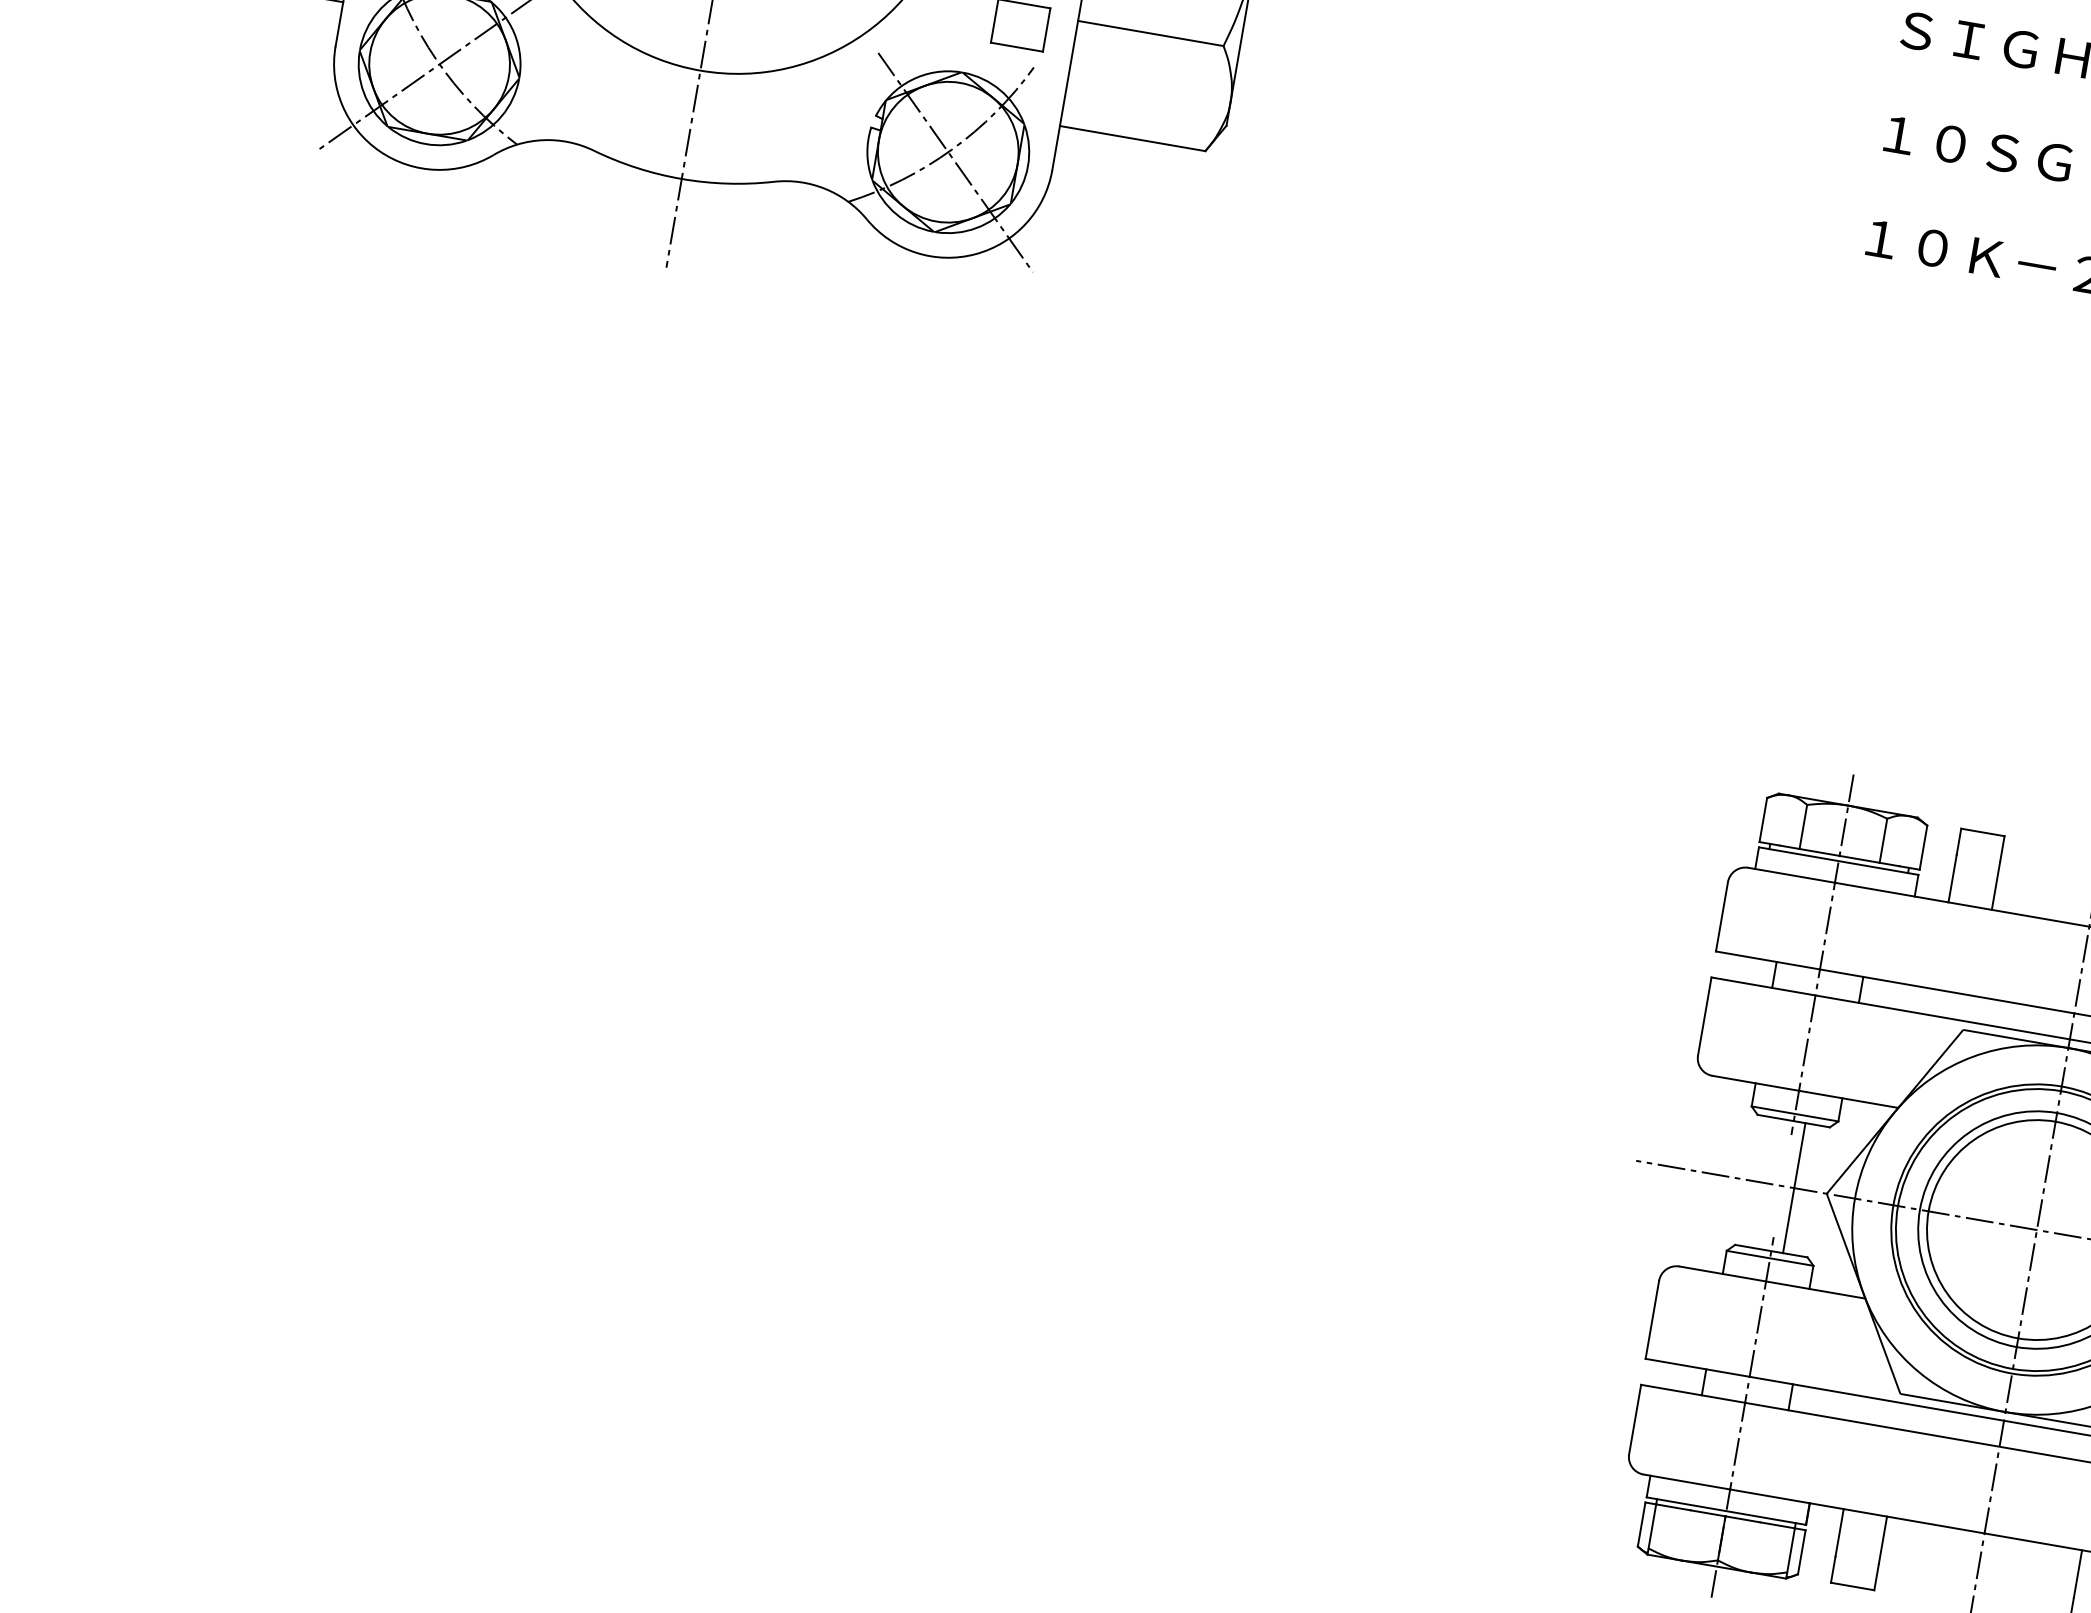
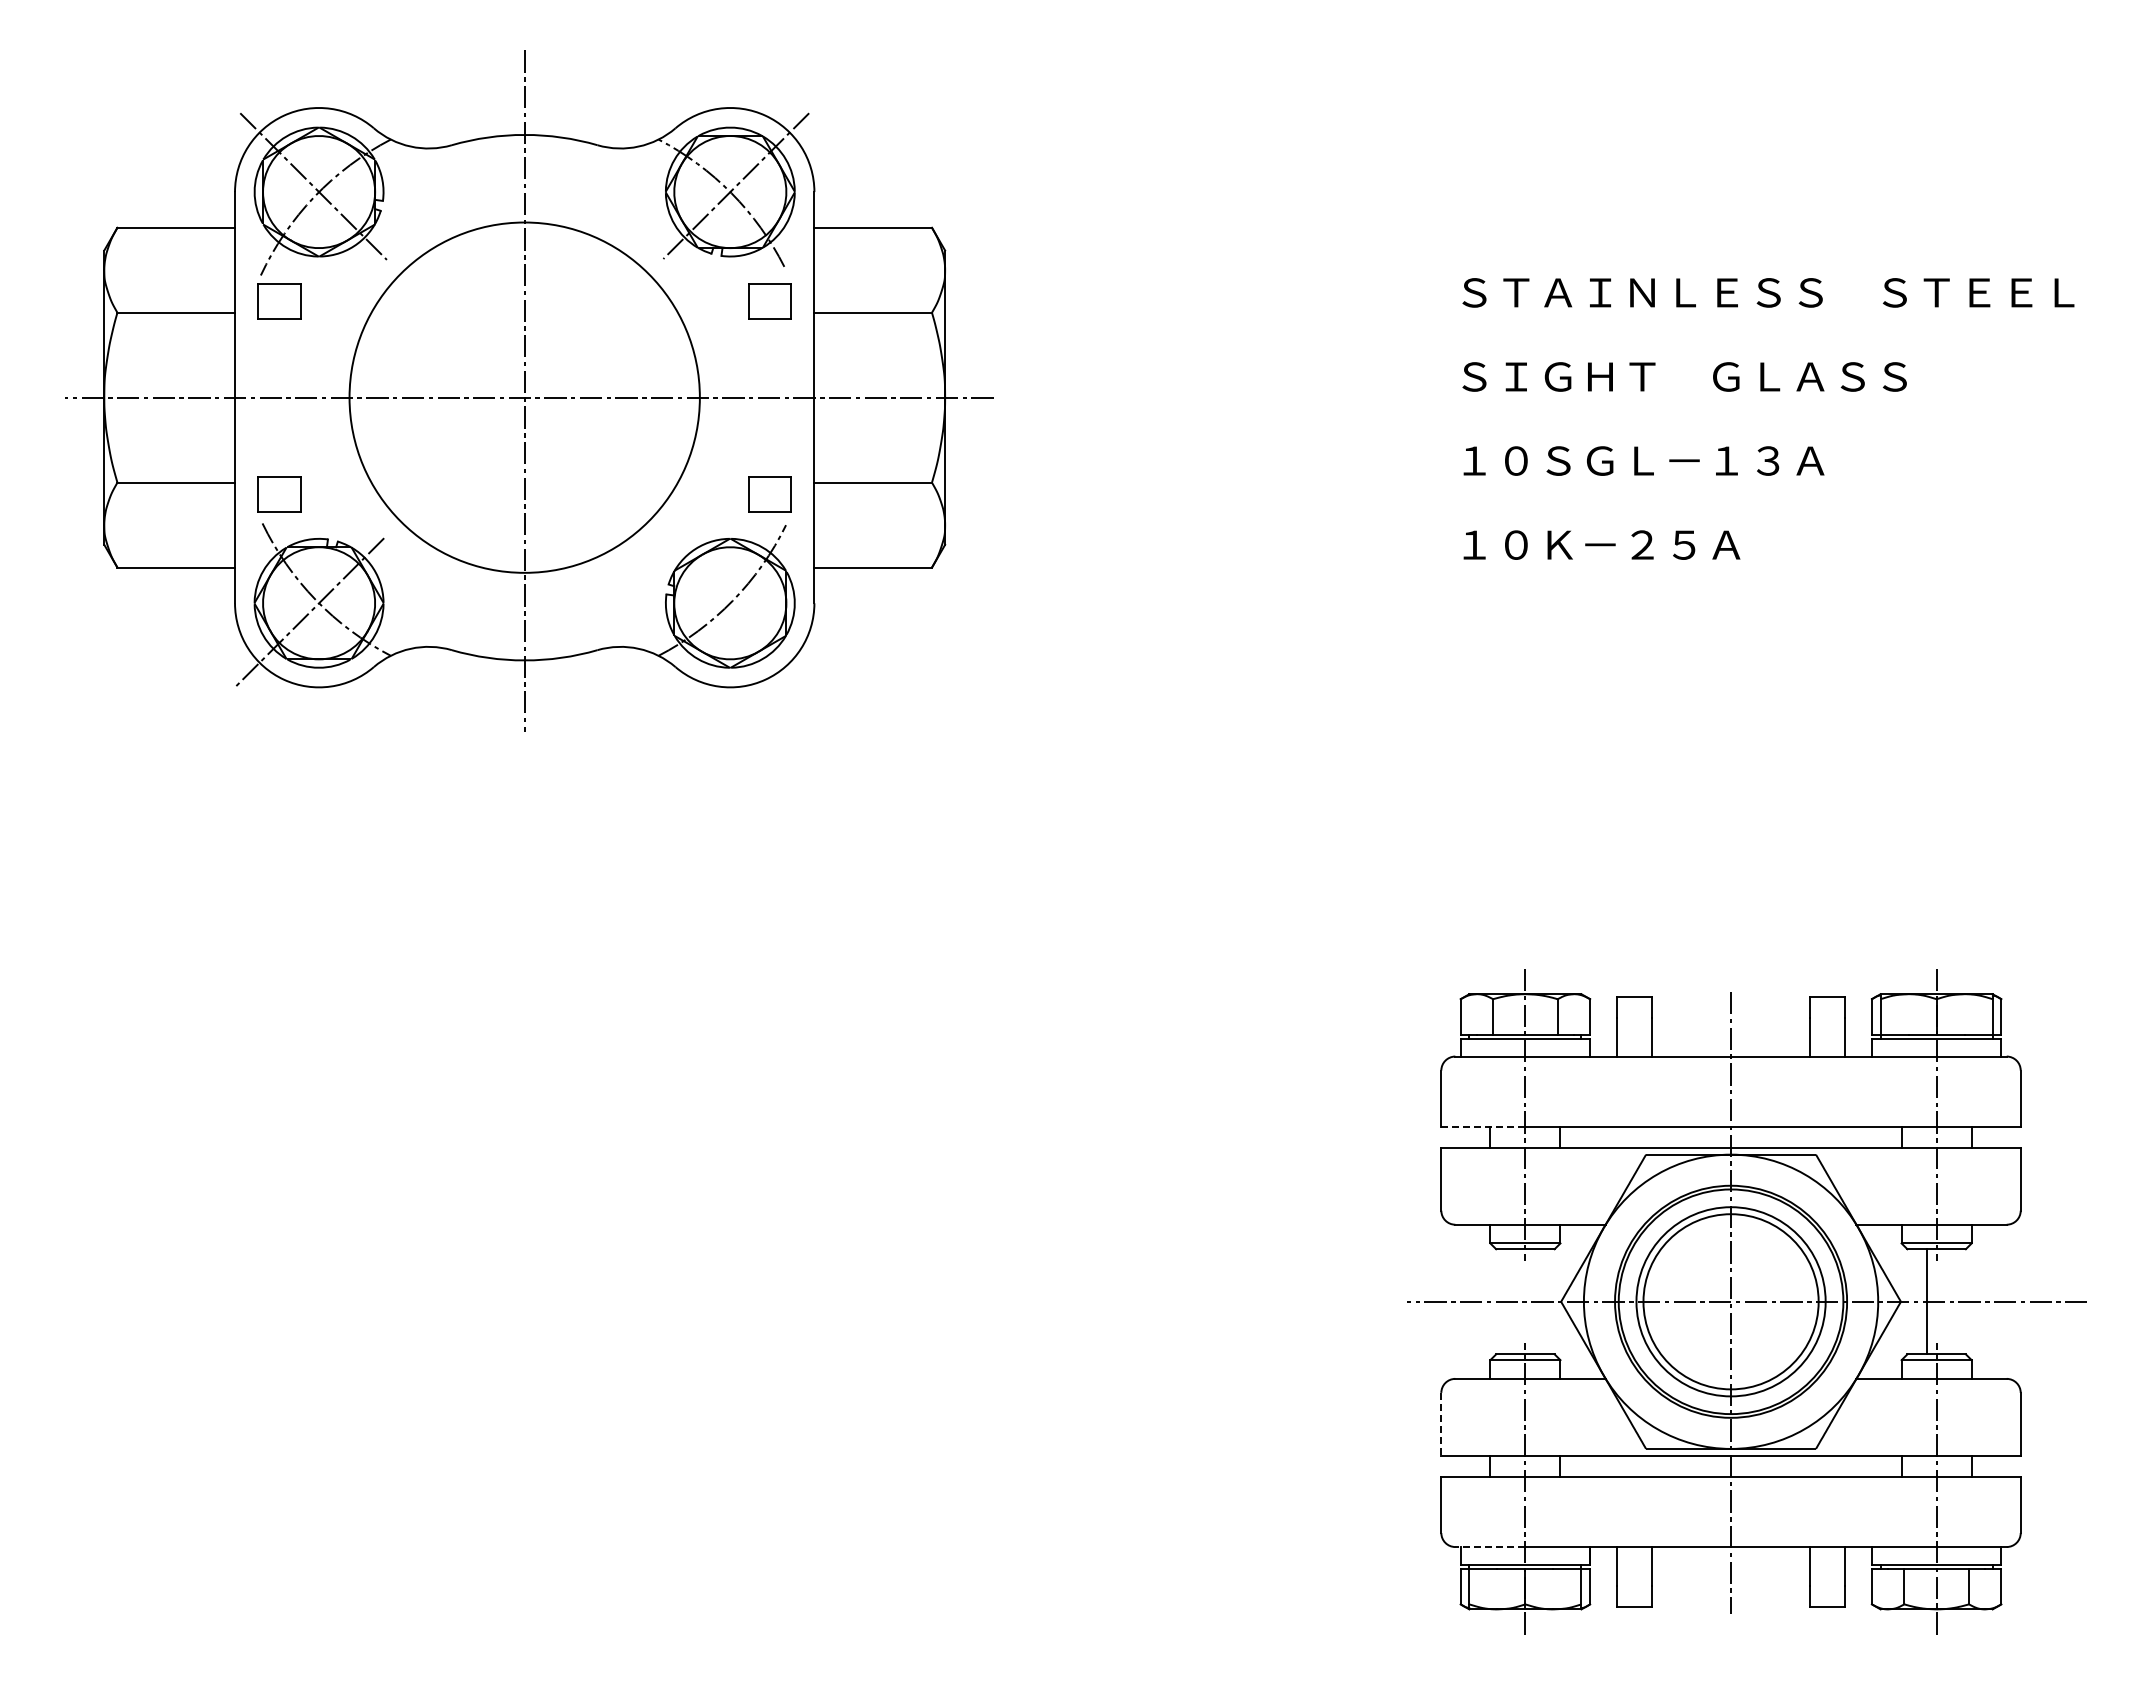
line: (955, 162) -> (737, 610), removed
line: (1768, 960) -> (1483, 1126), solid -> dashed
line: (1793, 1187) -> (1534, 1301), removed
line: (1652, 1319) -> (1441, 1424), solid -> dashed
line: (1685, 1482) -> (1489, 1547), solid -> dashed

